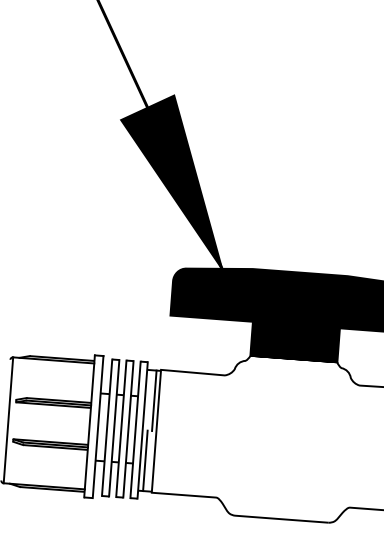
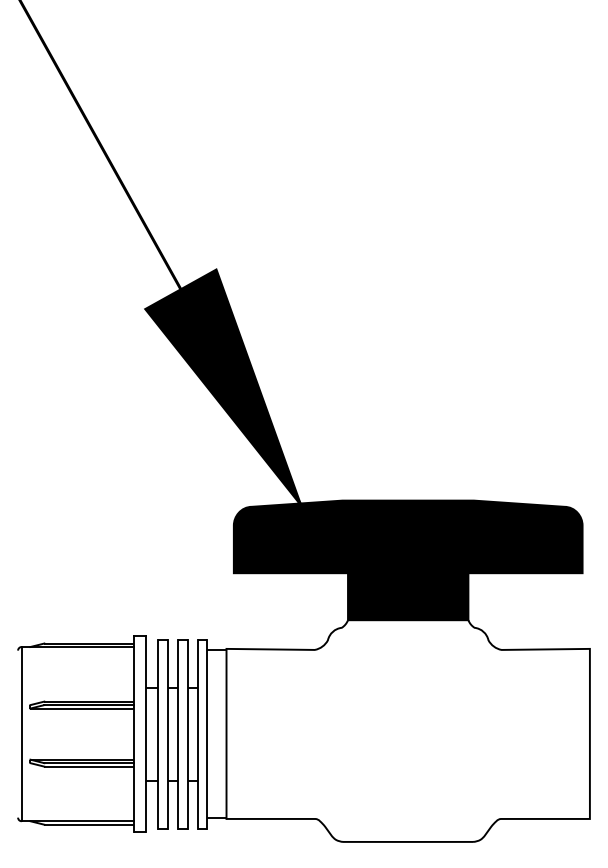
line: (154, 400) -> (220, 691), removed
line: (145, 460) -> (214, 775), removed

